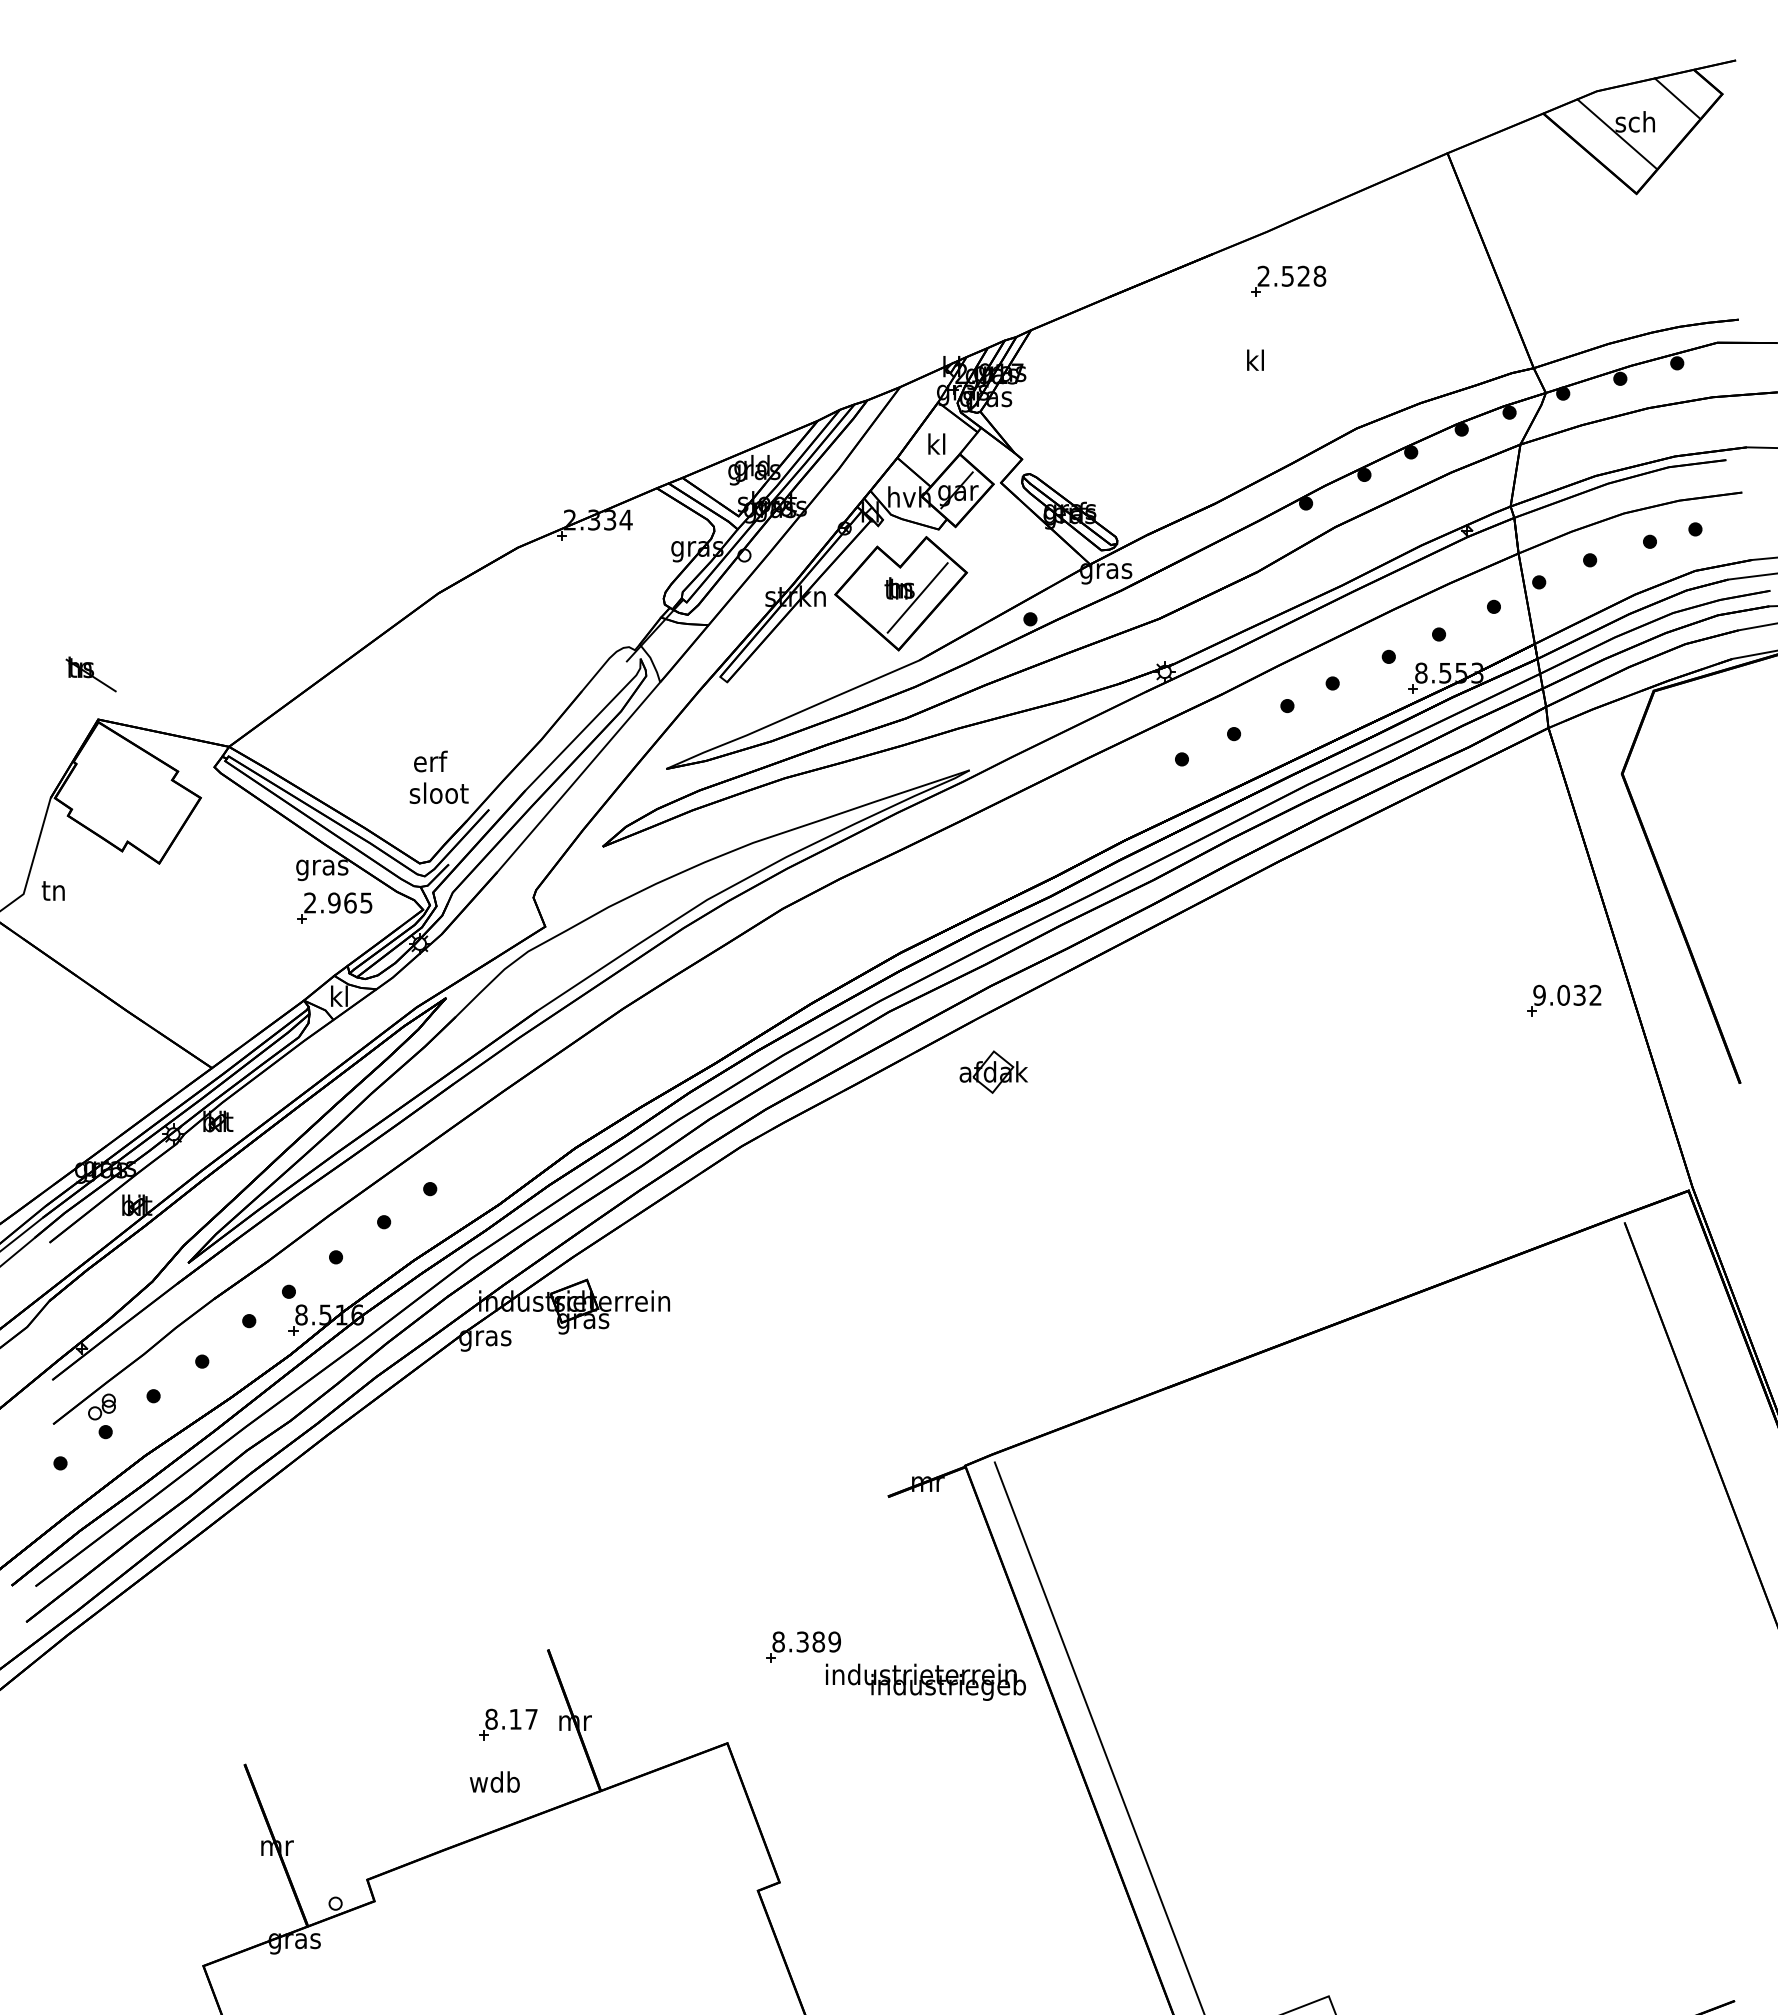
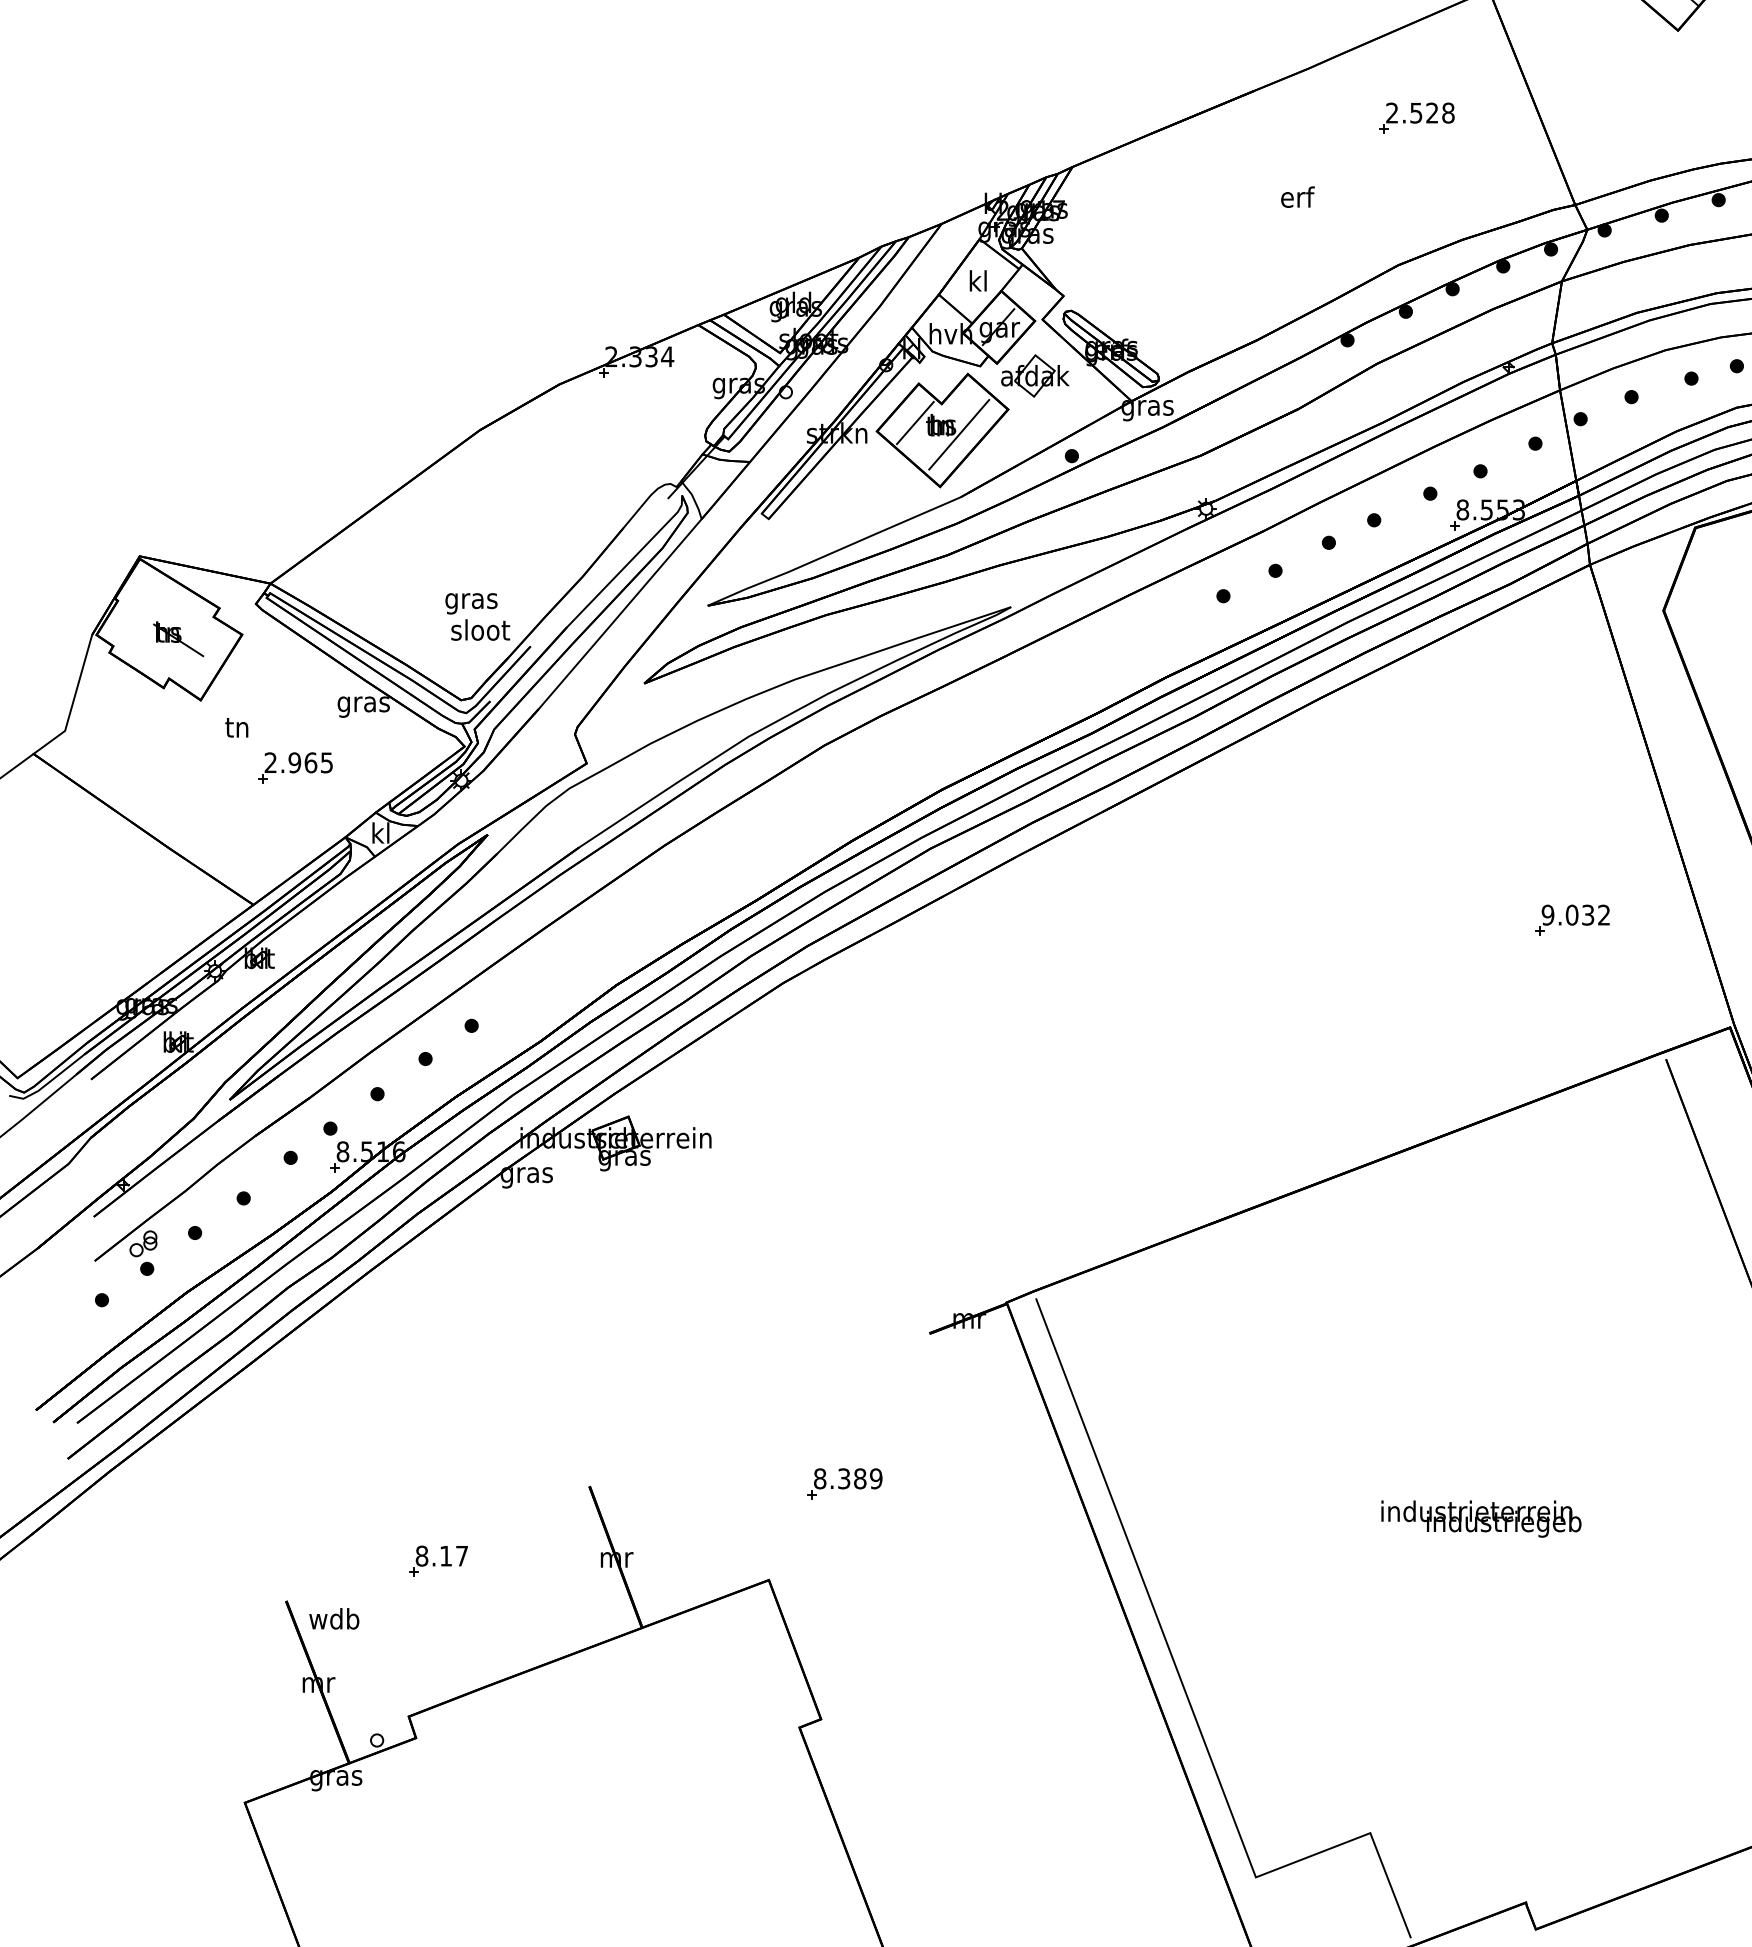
part: (1288, 280) -> (1416, 117), moved
text: (1256, 360) -> (1297, 197), kl -> erf
line: (873, 586) -> (914, 423), added
part: (90, 674) -> (177, 639), moved
text: (429, 763) -> (470, 600), erf -> gras
text: (52, 890) -> (235, 727), moved
part: (334, 907) -> (294, 767), moved
part: (1564, 1000) -> (1572, 920), moved
part: (993, 1071) -> (1034, 375), moved
text: (925, 1681) -> (1480, 1518), moved
part: (508, 1724) -> (438, 1561), moved
text: (494, 1781) -> (333, 1618), moved

